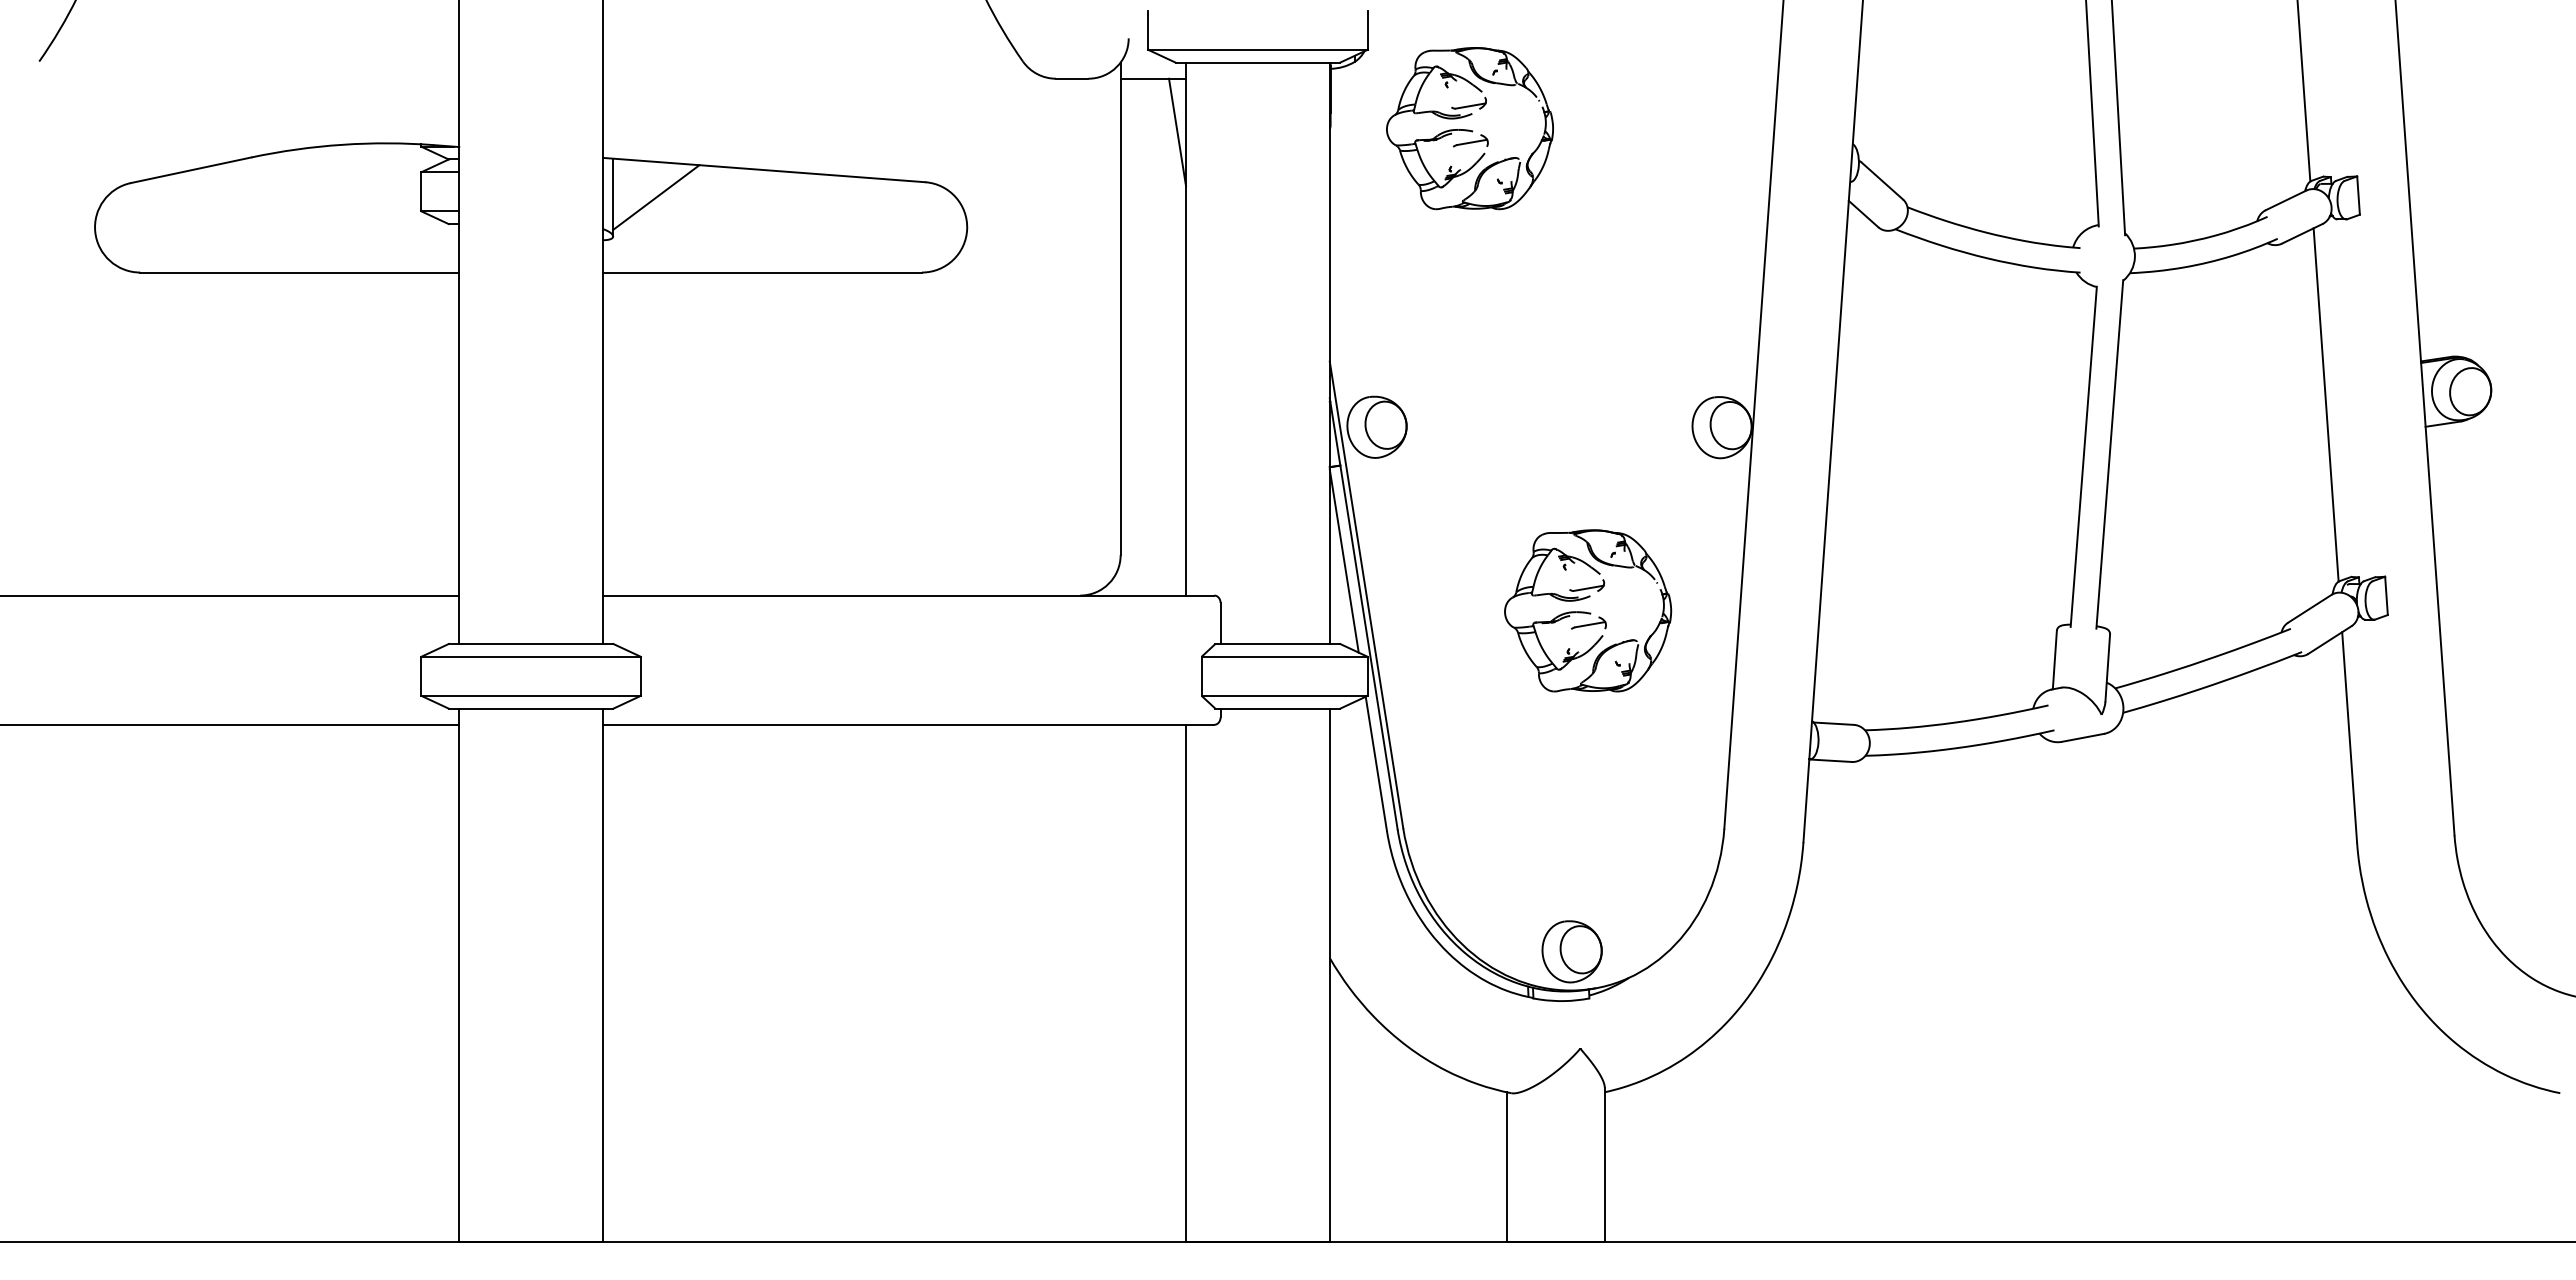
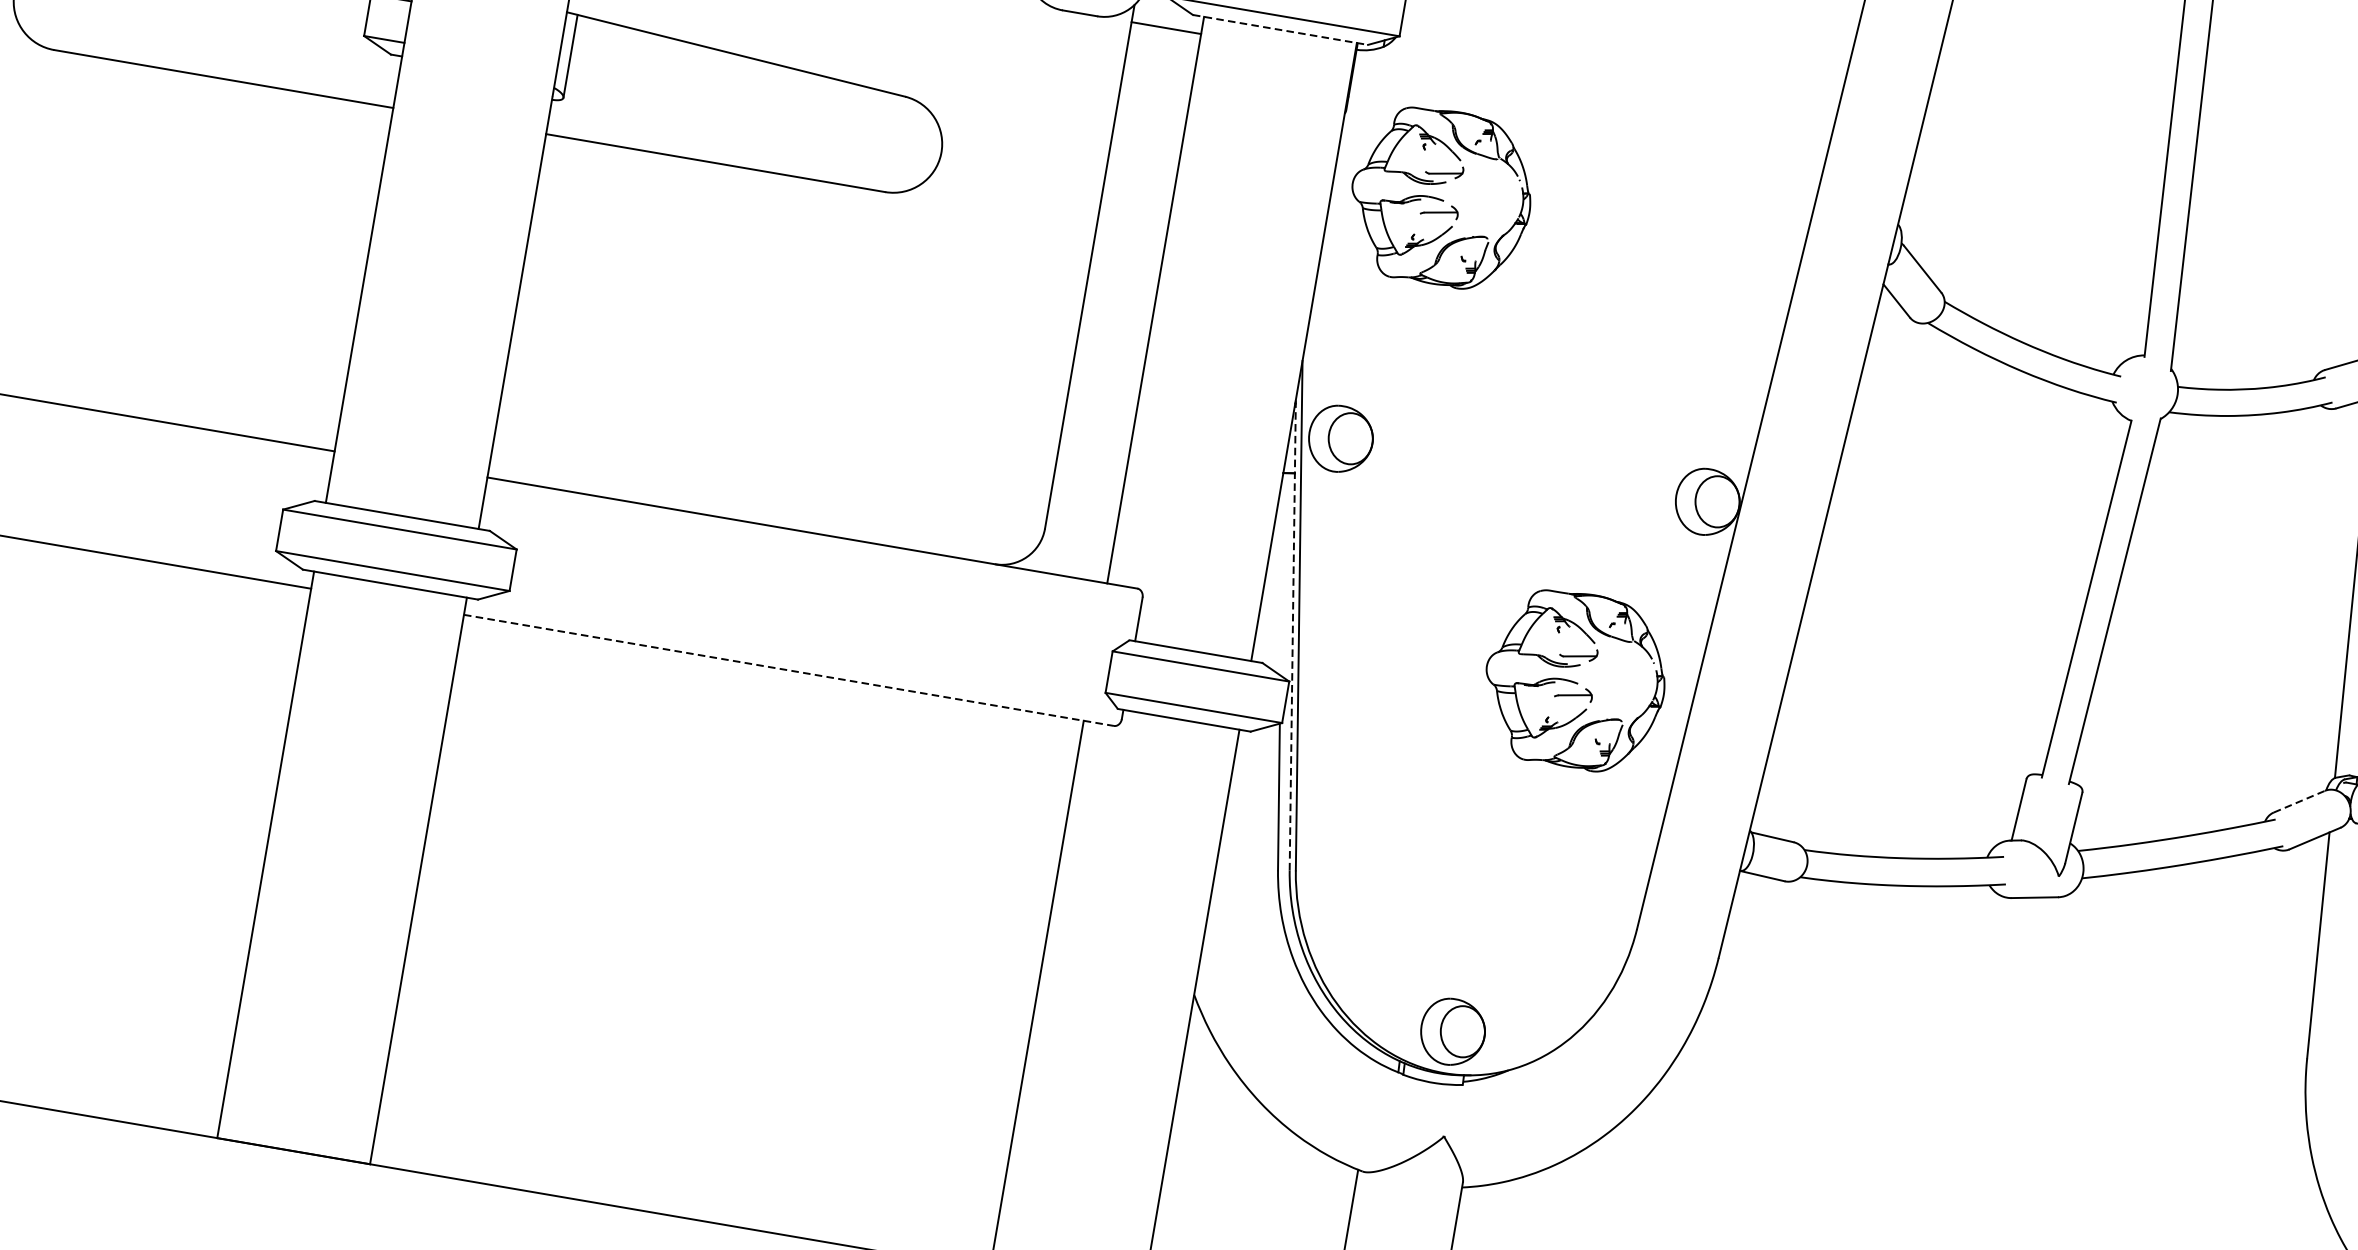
line: (1258, 62) -> (1281, 29), solid -> dashed
part: (1469, 128) -> (1440, 197), moved
line: (1177, 132) -> (1182, 89), removed
line: (656, 197) -> (616, 64), removed
line: (1343, 560) -> (1280, 574), removed
line: (2309, 608) -> (2299, 801), solid -> dashed
part: (1588, 610) -> (1575, 679), moved
line: (1363, 613) -> (1292, 634), solid -> dashed
line: (908, 724) -> (788, 670), solid -> dashed

